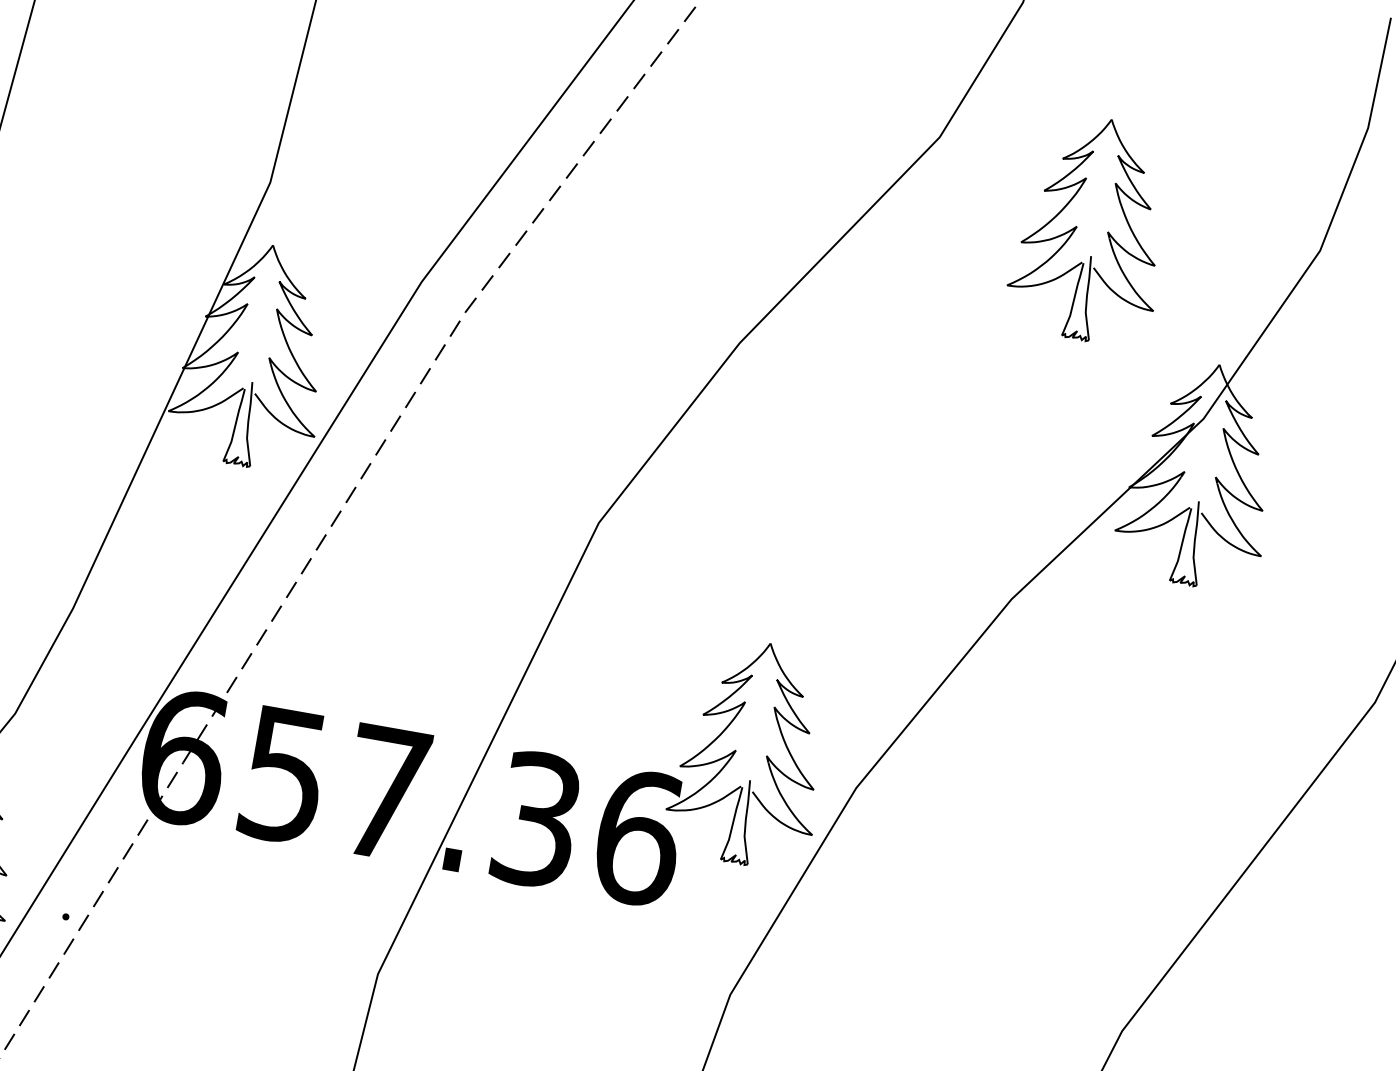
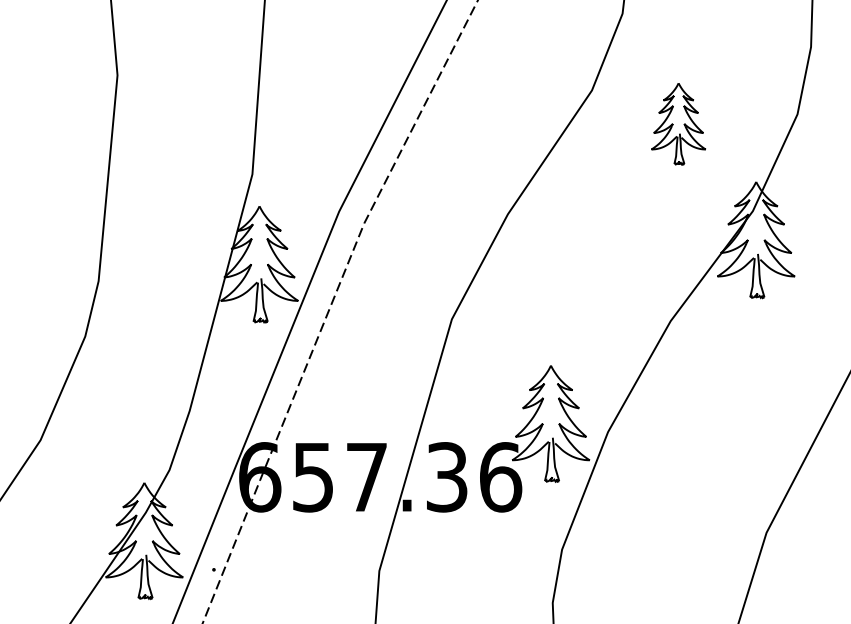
part: (1092, 228) -> (678, 123), size x0.7

